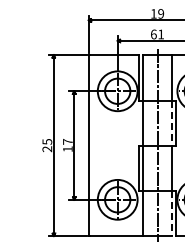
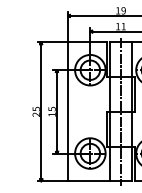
text: (153, 34) -> (117, 26), 61 -> 11
line: (171, 123) -> (131, 94), dashed -> solid
text: (67, 141) -> (51, 108), 17 -> 15
line: (171, 214) -> (131, 164), dashed -> solid

